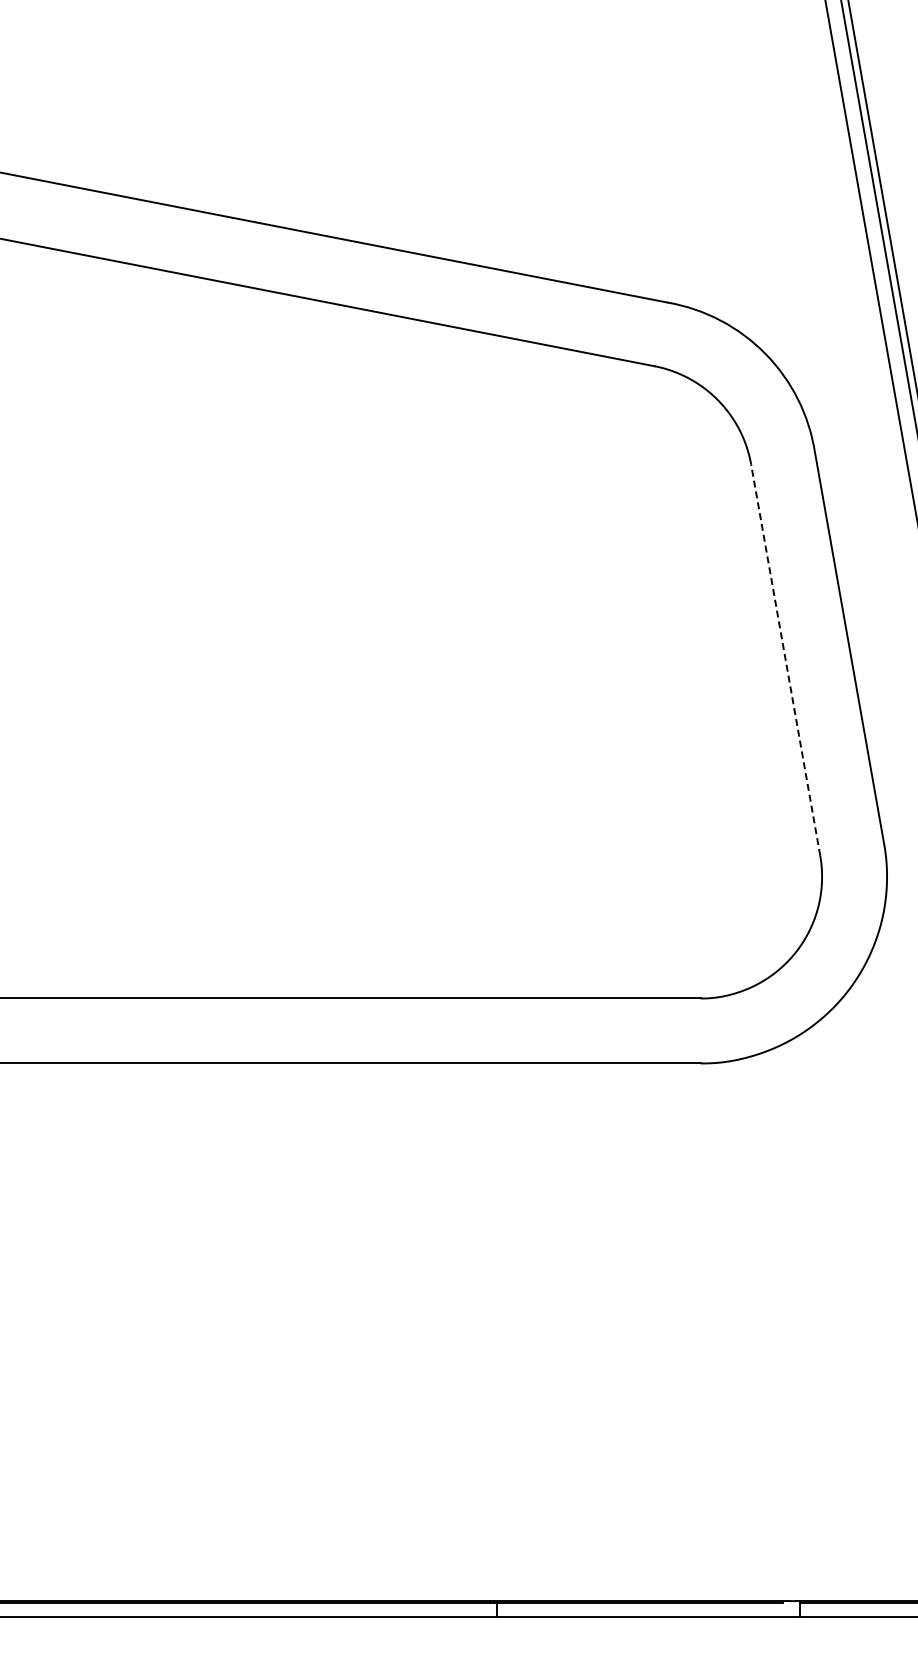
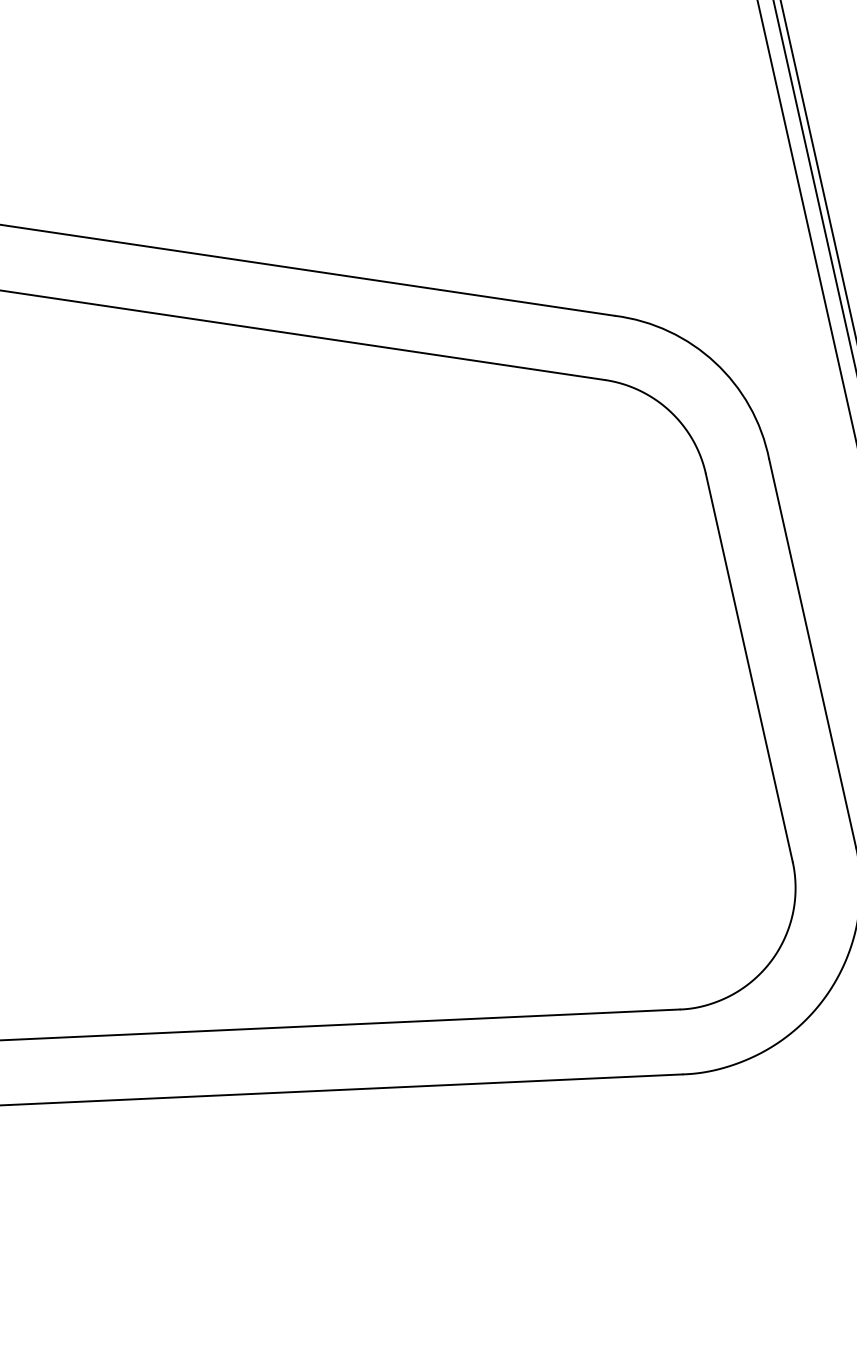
line: (785, 660) -> (749, 668), dashed -> solid

